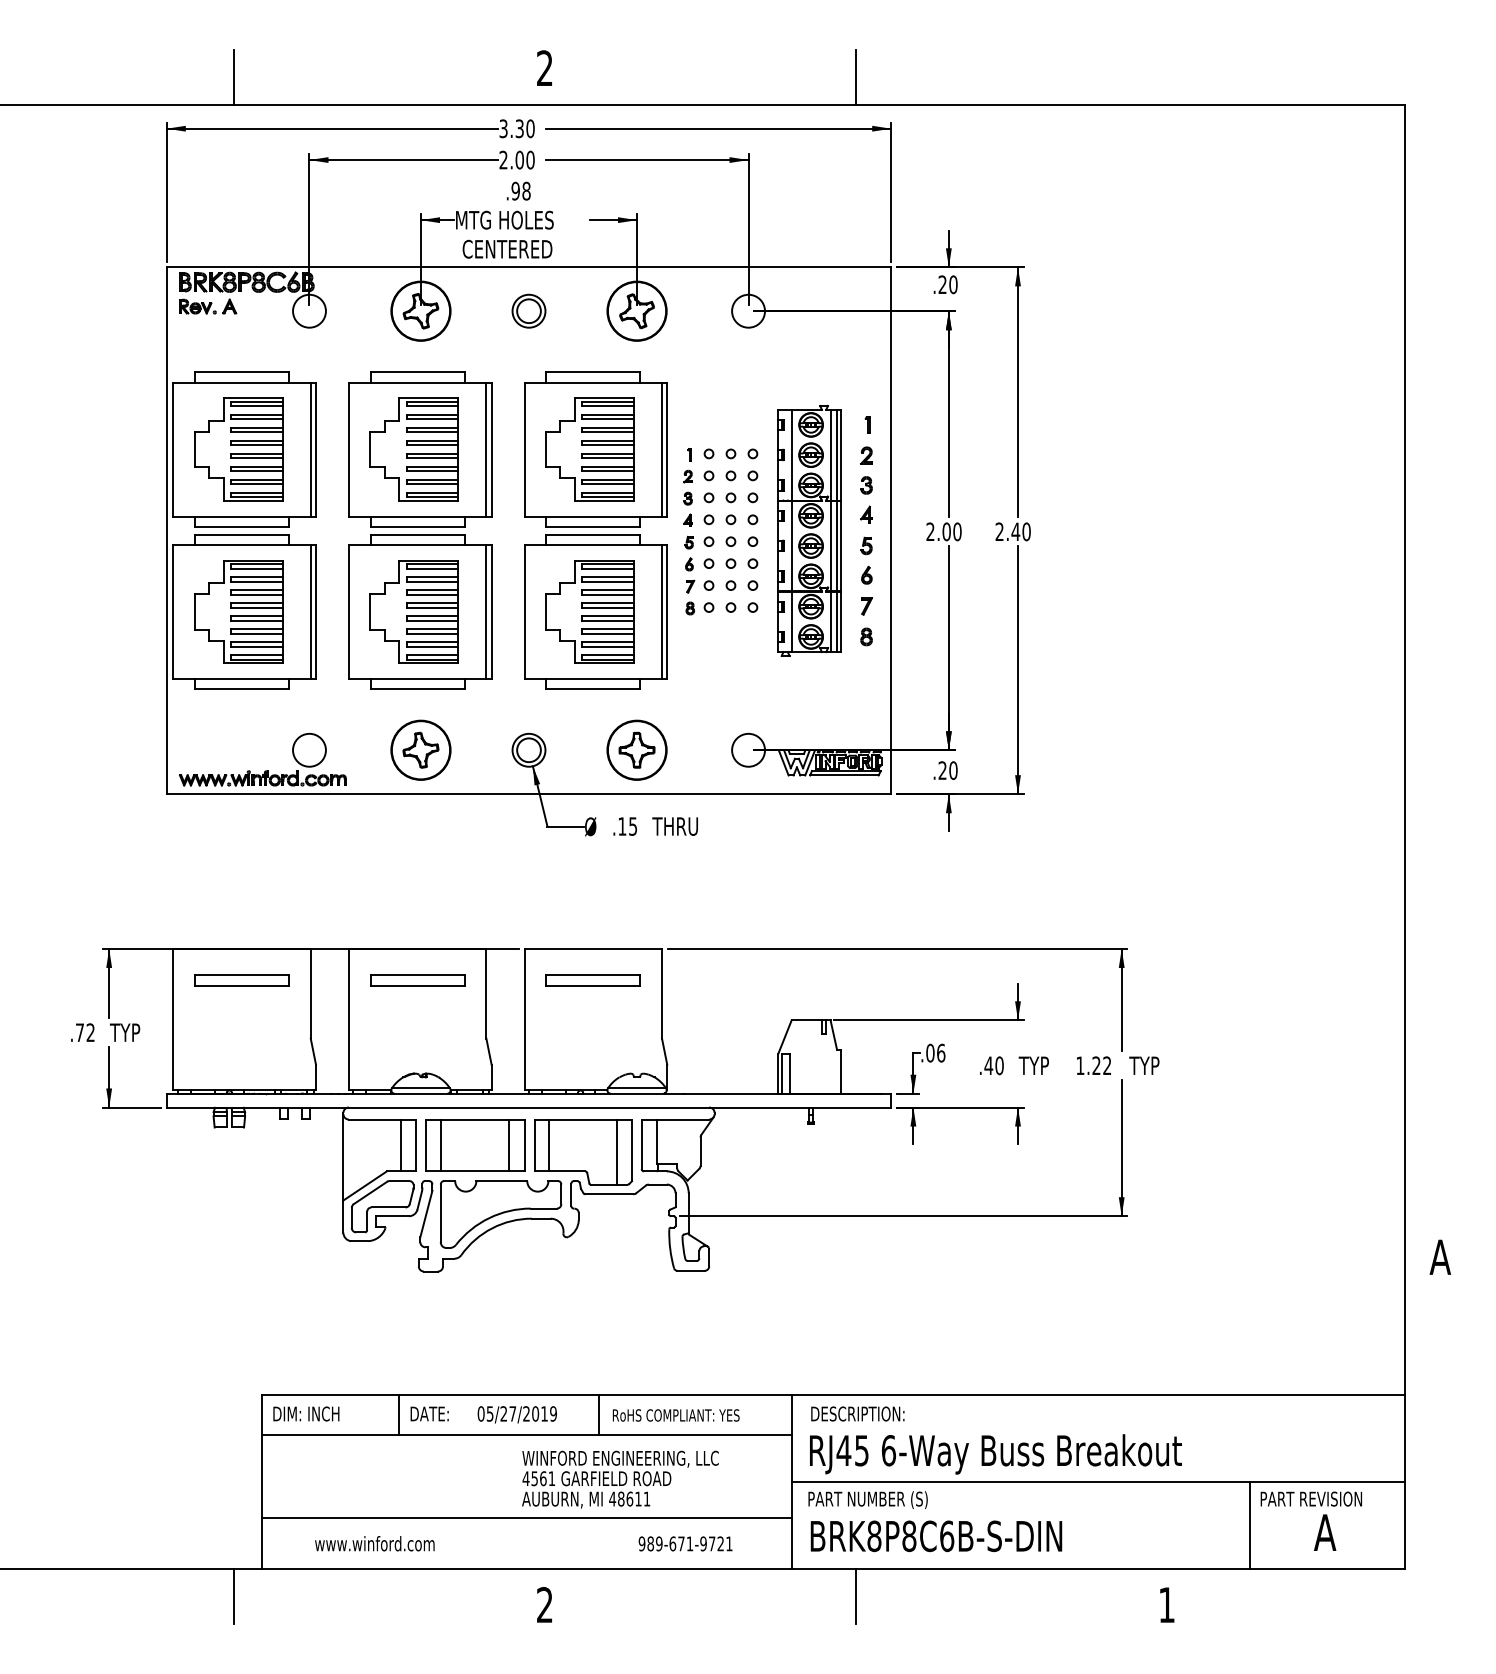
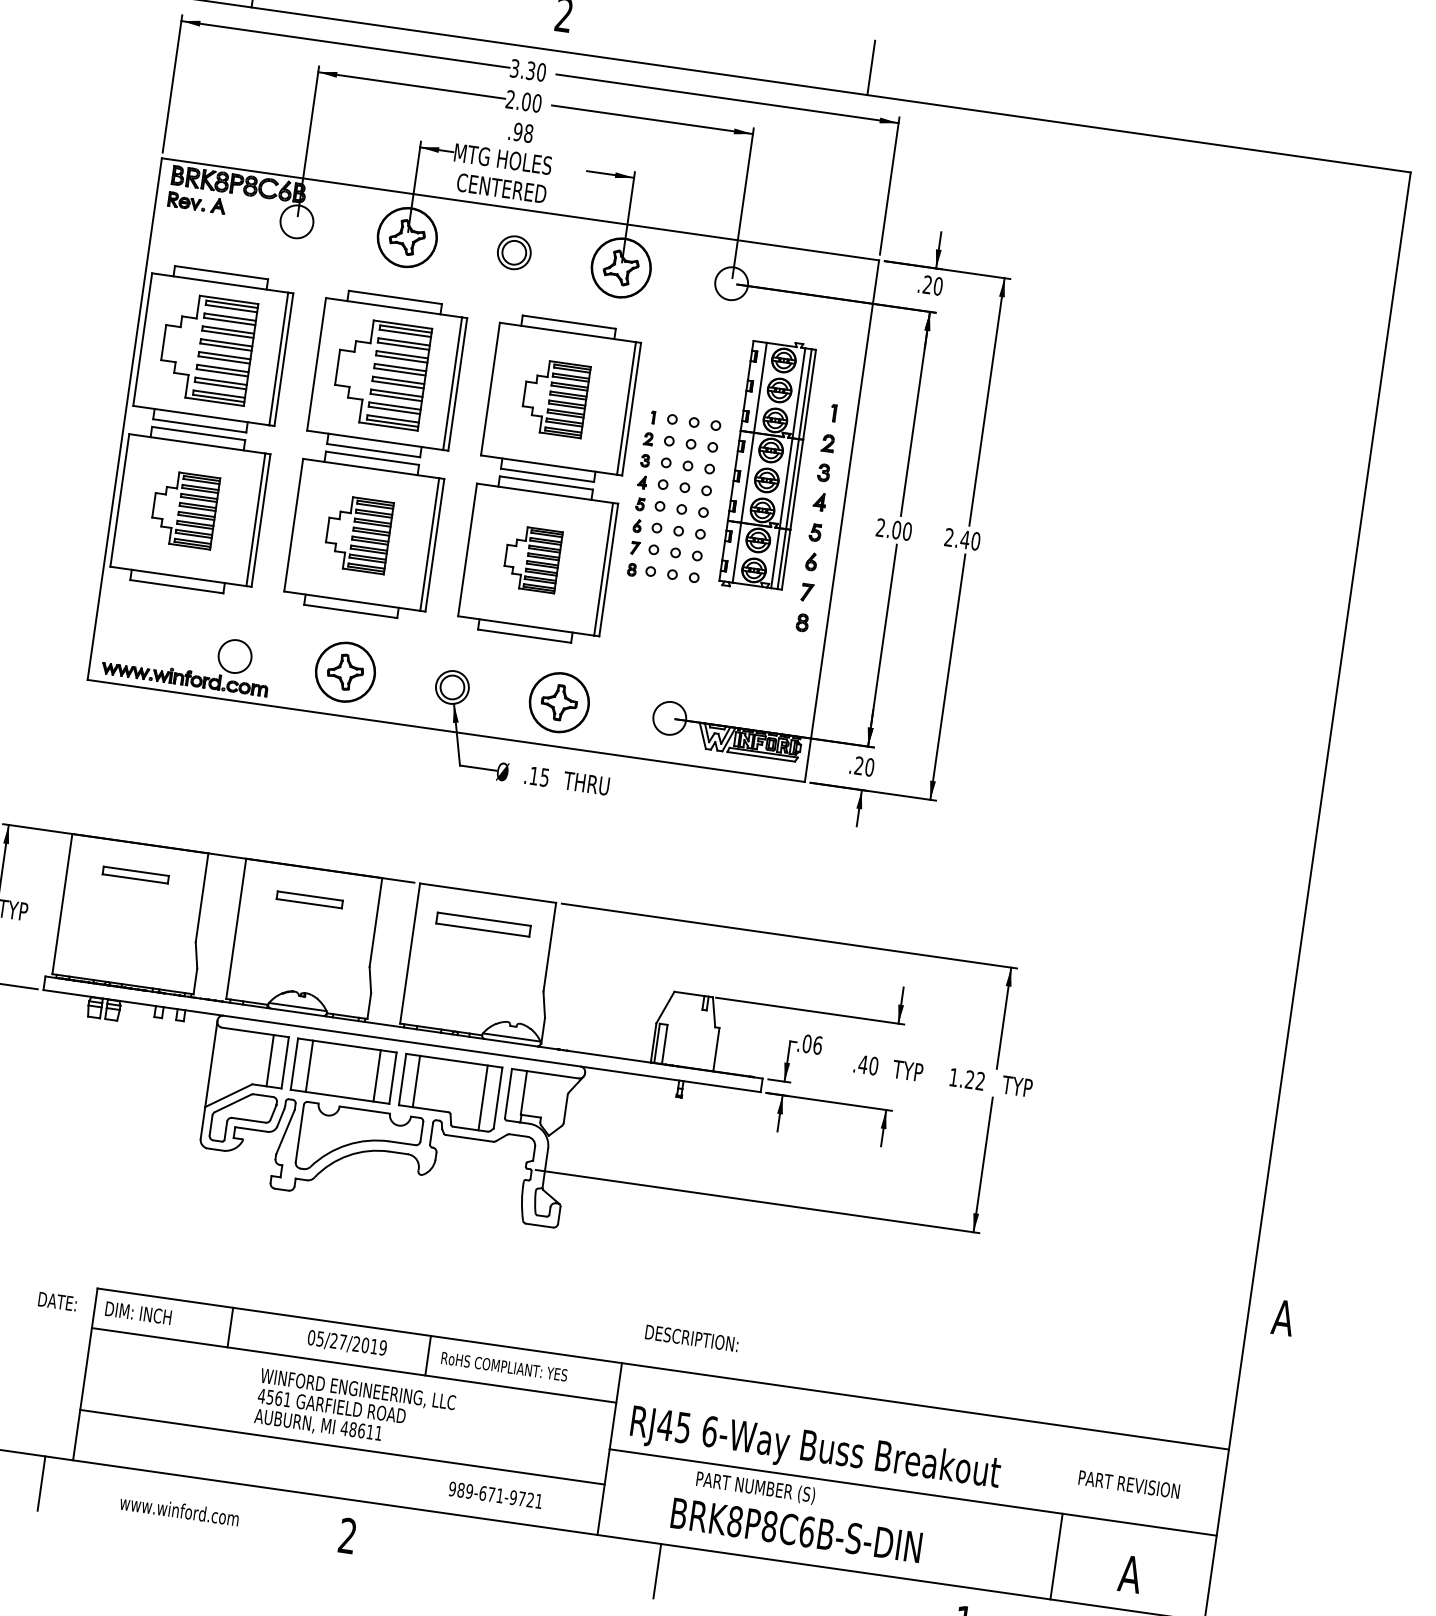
part: (589, 449) -> (554, 398), size x0.7
part: (809, 530) -> (767, 464), moved
part: (238, 611) -> (184, 509), size x0.7
part: (413, 611) -> (357, 533), size x0.7
part: (589, 611) -> (531, 558), size x0.6
part: (241, 980) -> (135, 874), size x0.7
part: (417, 980) -> (309, 899), size x0.7
text: (429, 1413) -> (57, 1301), moved
text: (857, 1413) -> (691, 1337), moved
text: (620, 1479) -> (355, 1410), moved
text: (1310, 1498) -> (1128, 1483), moved
text: (867, 1499) -> (755, 1487), moved
text: (936, 1536) -> (796, 1530), moved
text: (374, 1543) -> (179, 1510), moved

